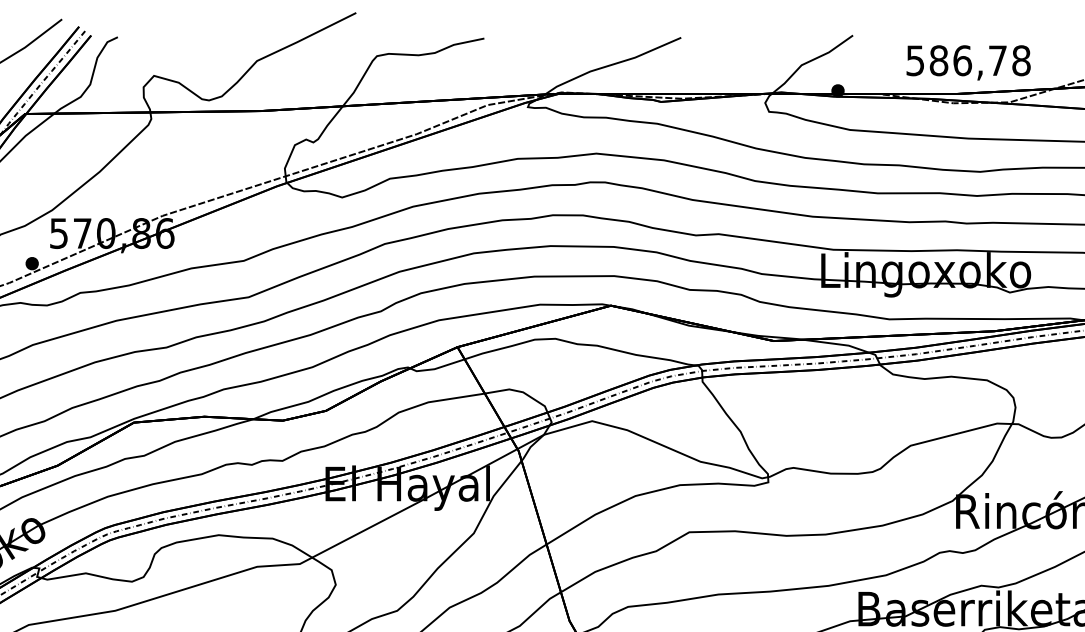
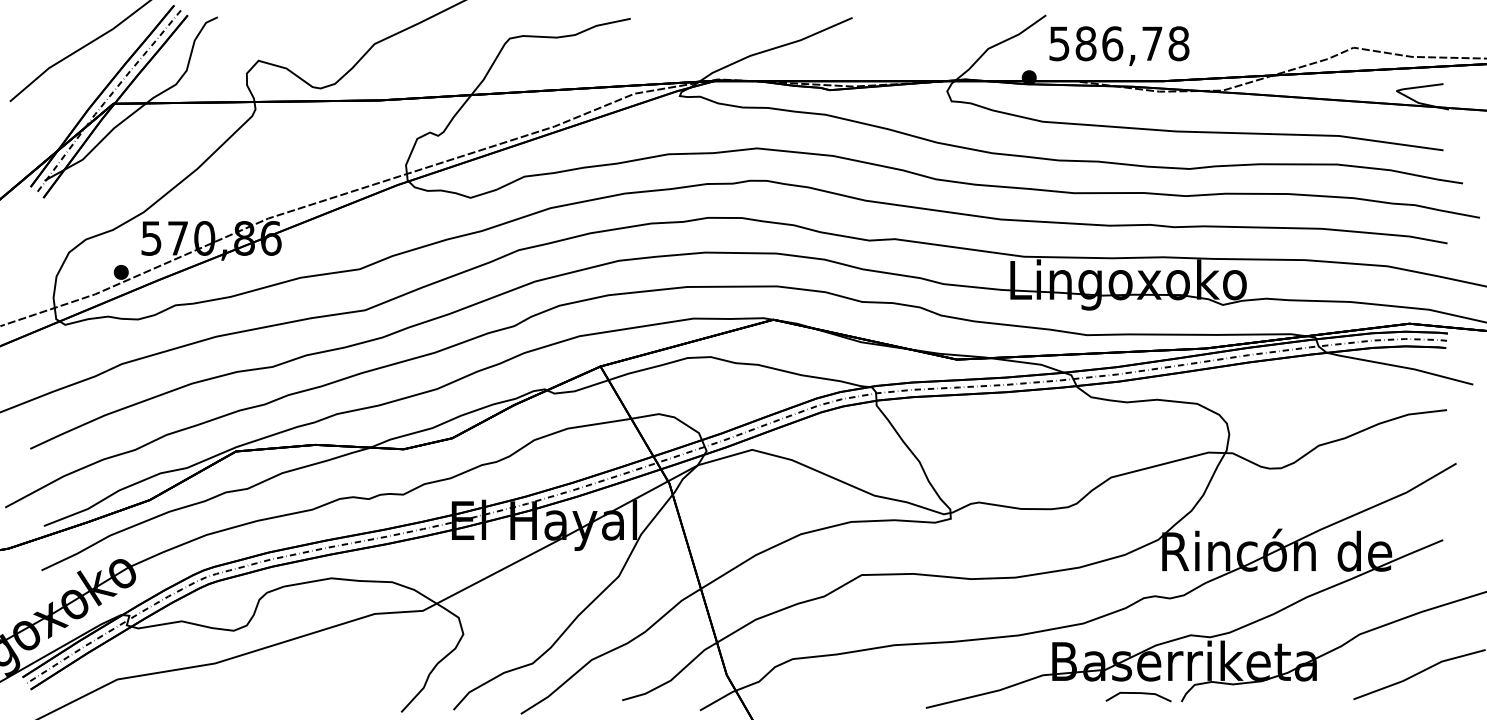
text: (968, 62) -> (1119, 45), moved

